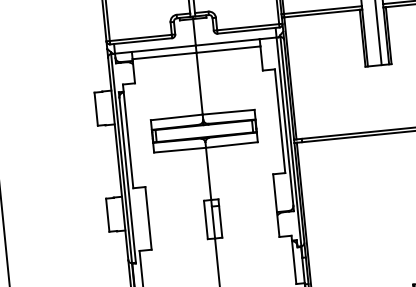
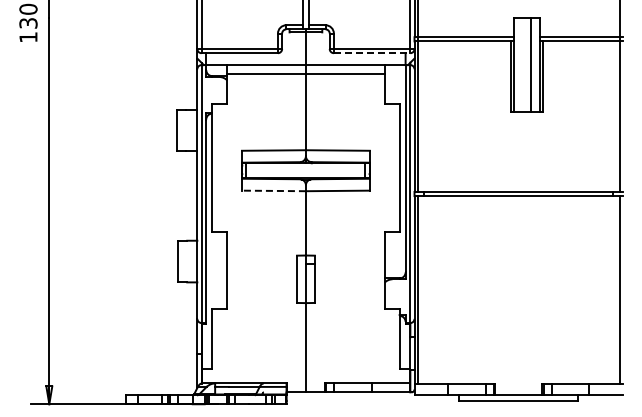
line: (248, 30) -> (372, 53), solid -> dashed
line: (179, 149) -> (273, 190), solid -> dashed

